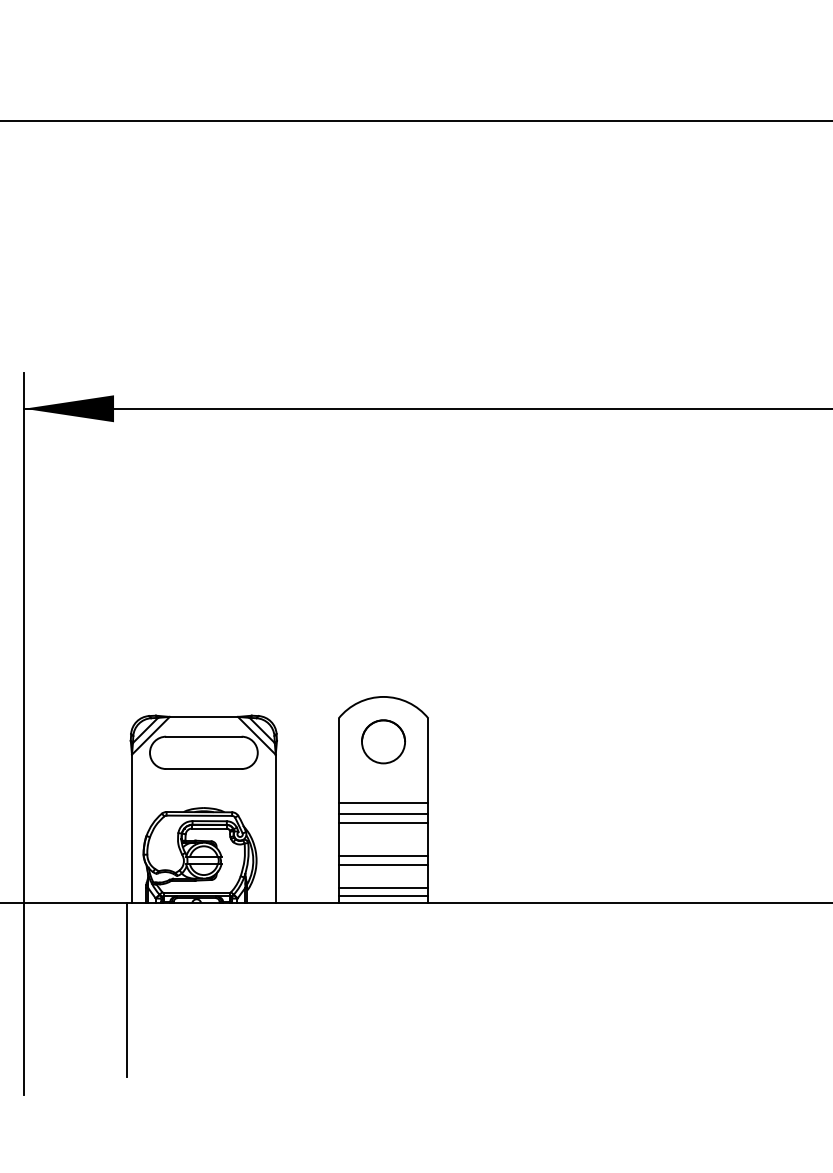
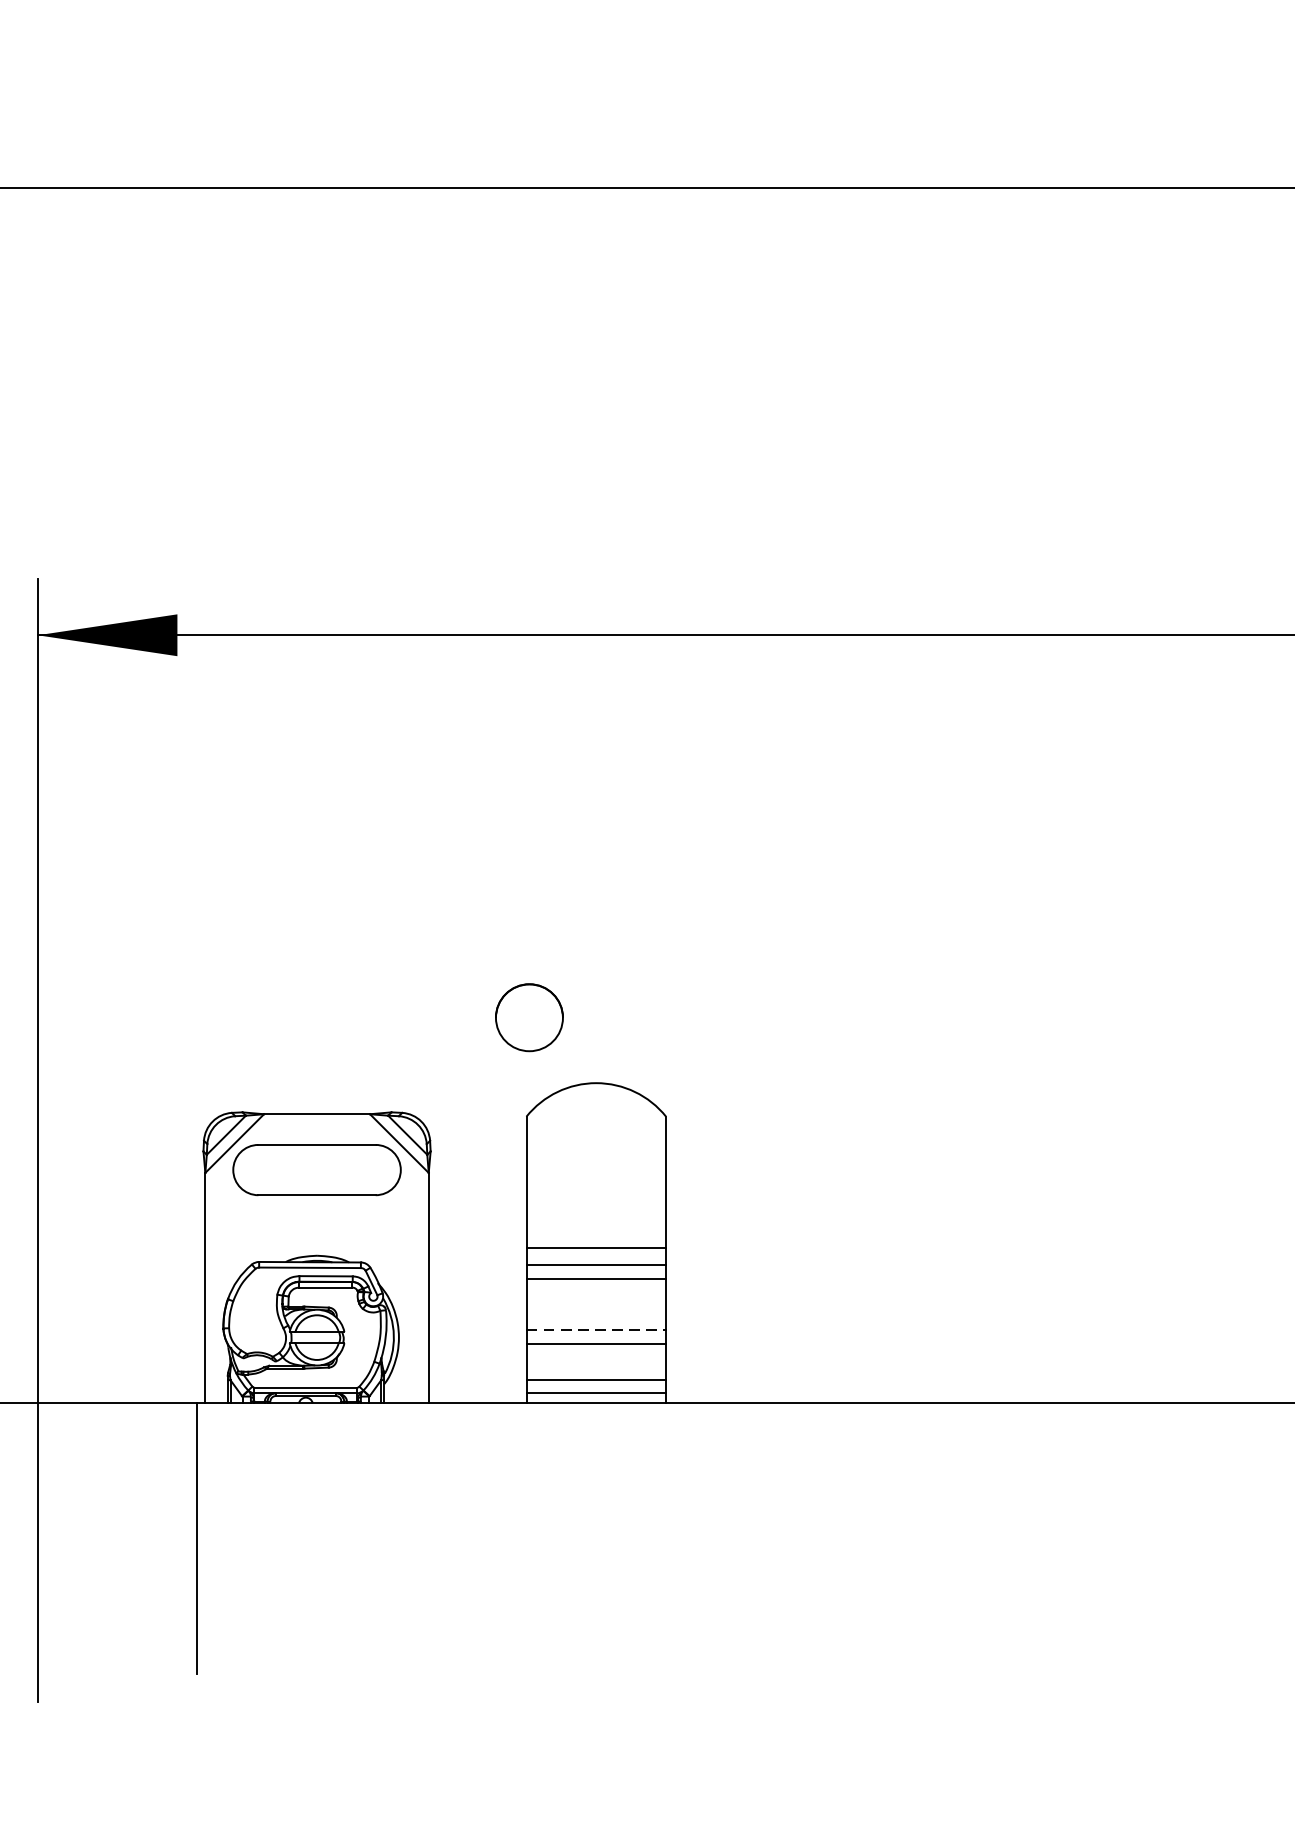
circle: (383, 741) -> (529, 1017), moved
line: (383, 855) -> (596, 1329), solid -> dashed

